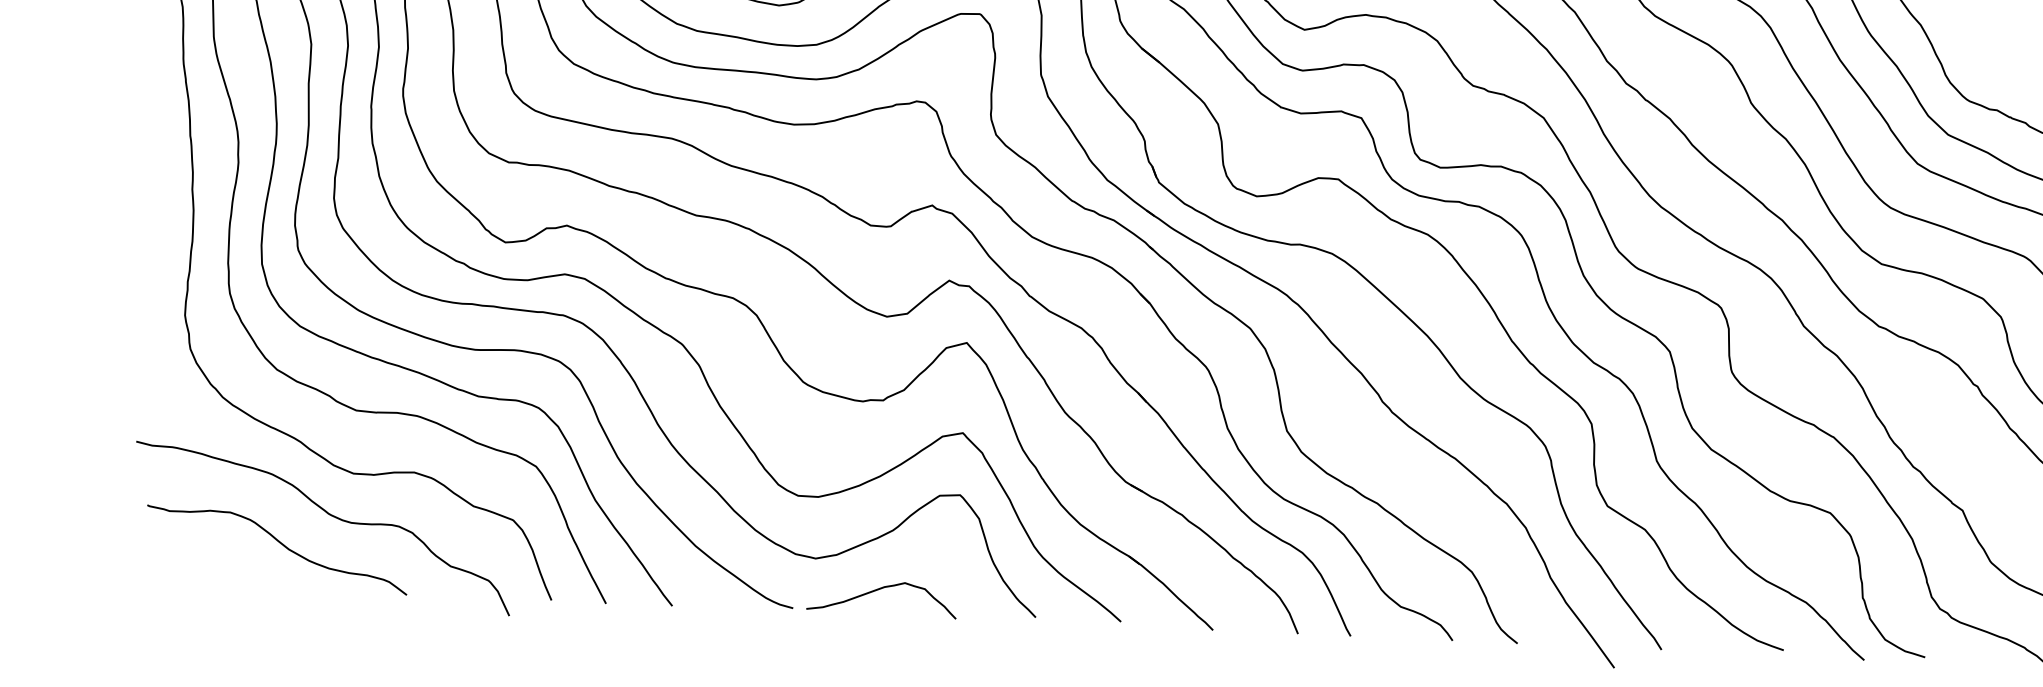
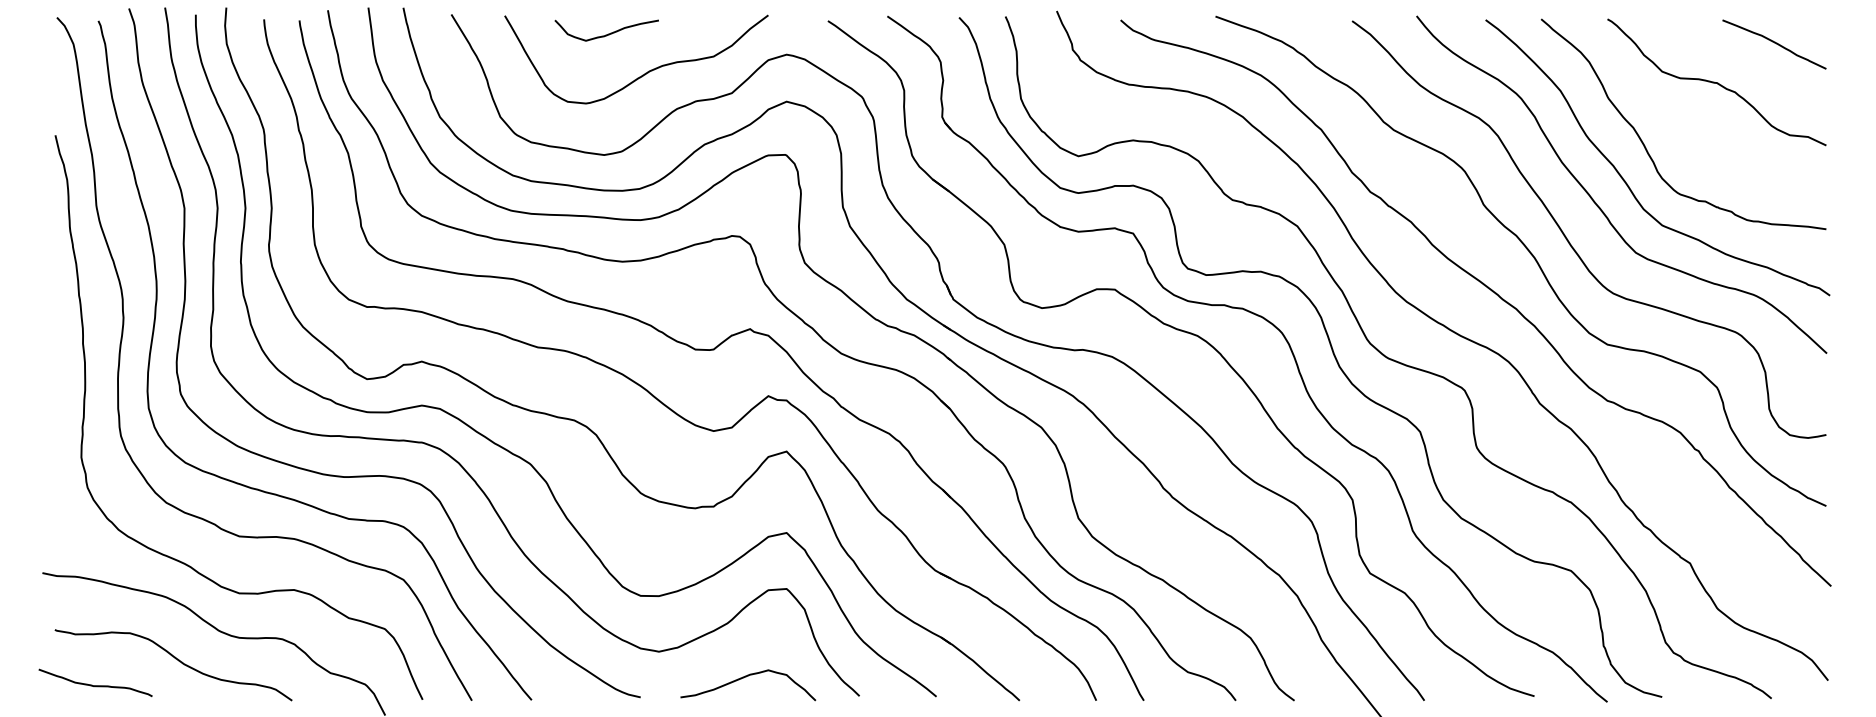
curve: (189, 568) -> (95, 685), added
curve: (880, 590) -> (746, 677), moved

